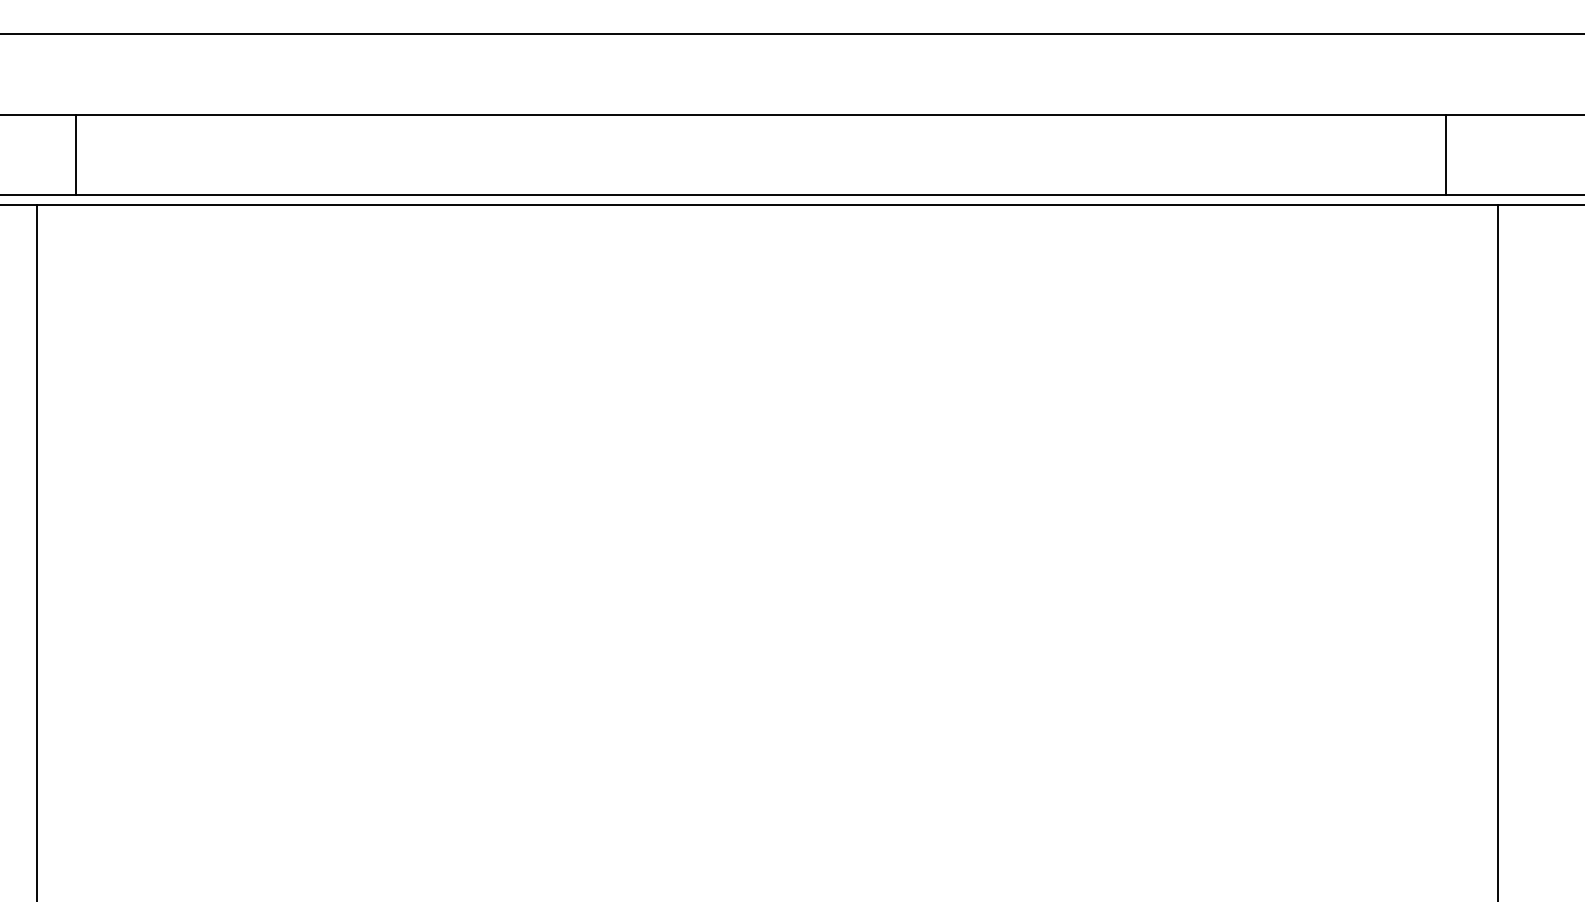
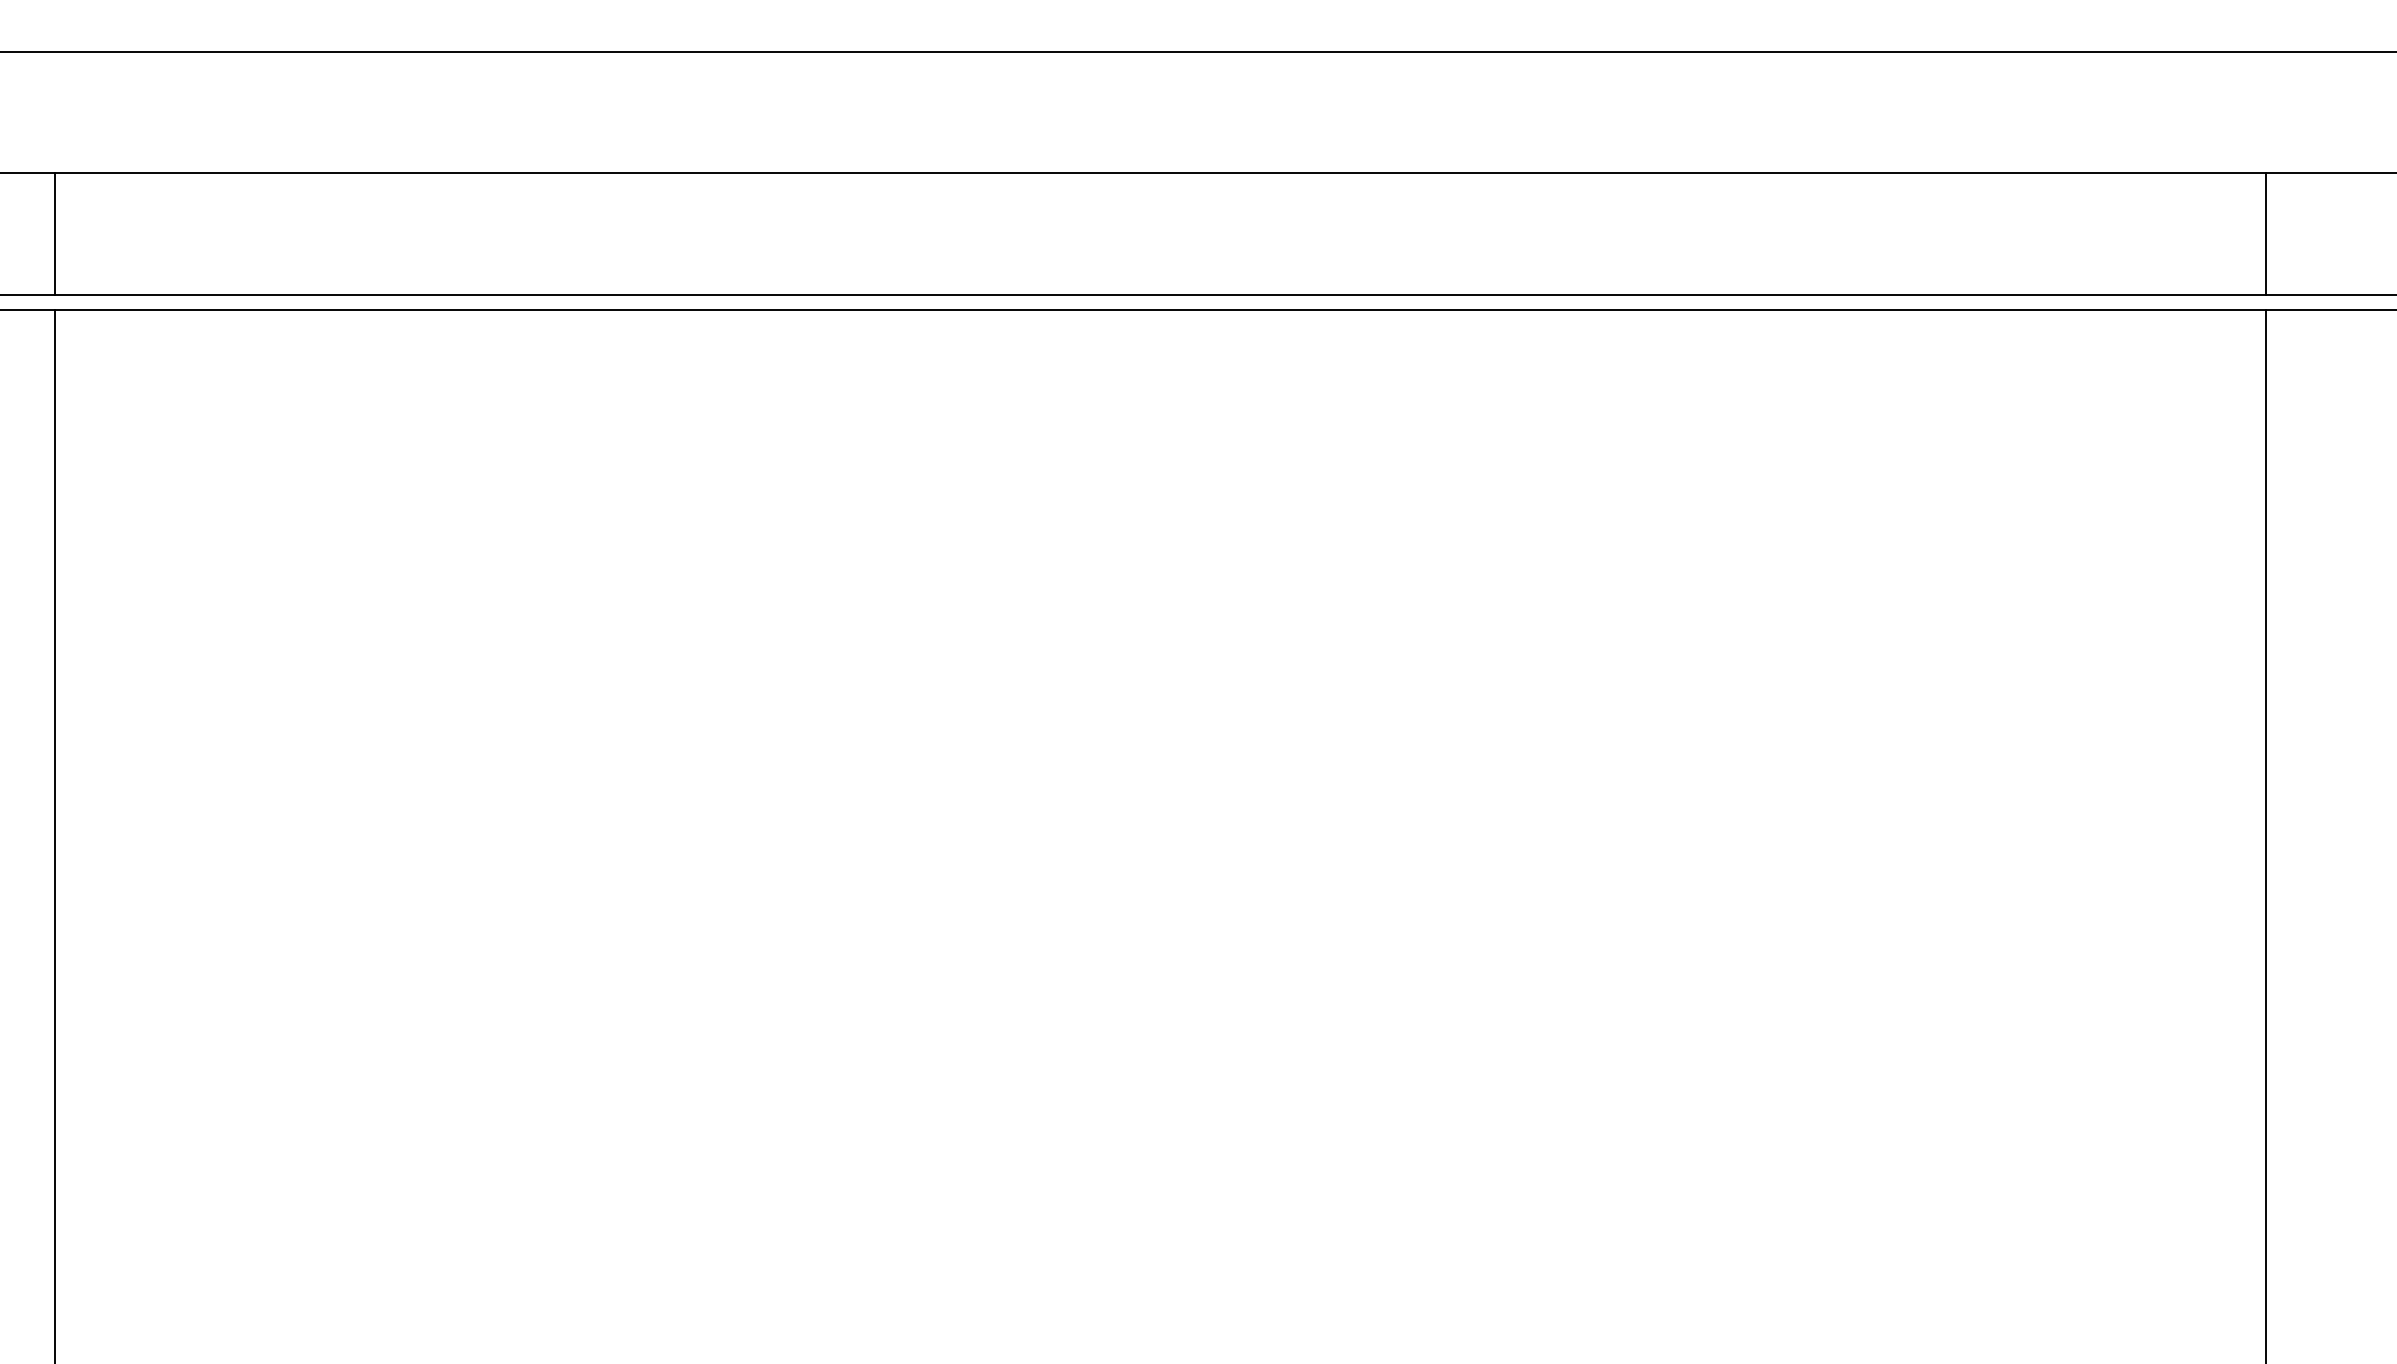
line: (75, 154) -> (55, 233), moved
line: (1446, 154) -> (2266, 233), moved

